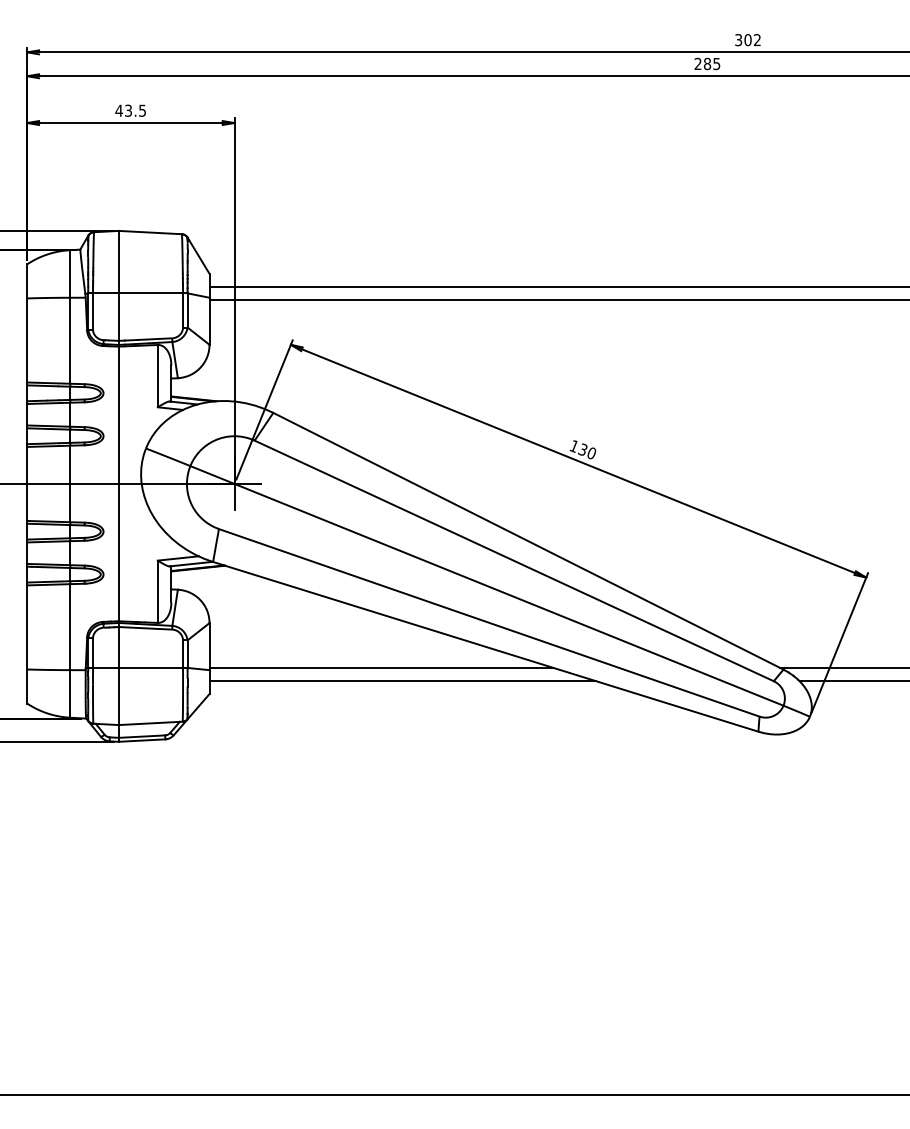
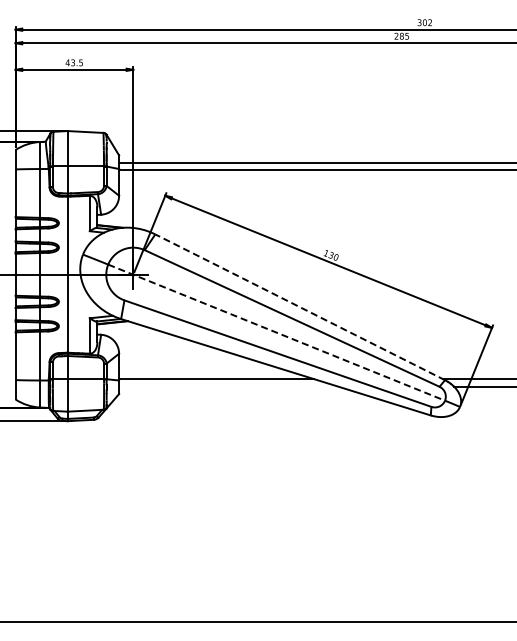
line: (527, 541) -> (299, 307), solid -> dashed
line: (486, 585) -> (276, 332), solid -> dashed
line: (402, 680) -> (228, 386), removed

